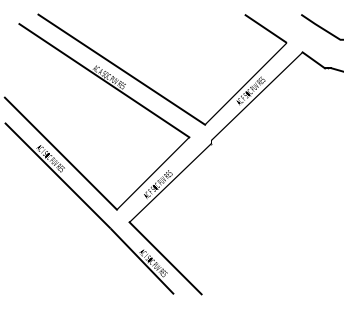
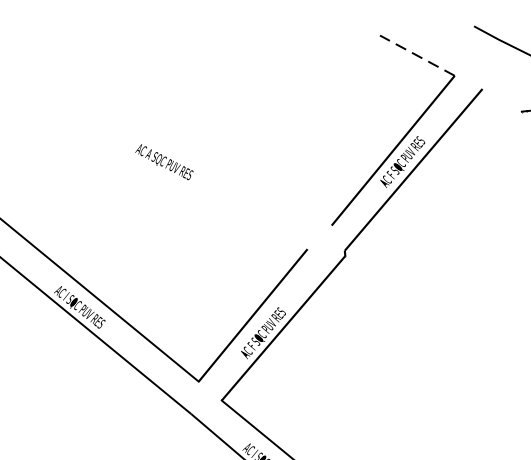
line: (265, 28) -> (416, 55), solid -> dashed
line: (313, 60) -> (501, 100), removed
line: (121, 69) -> (183, 147), removed
line: (104, 80) -> (156, 168), removed

